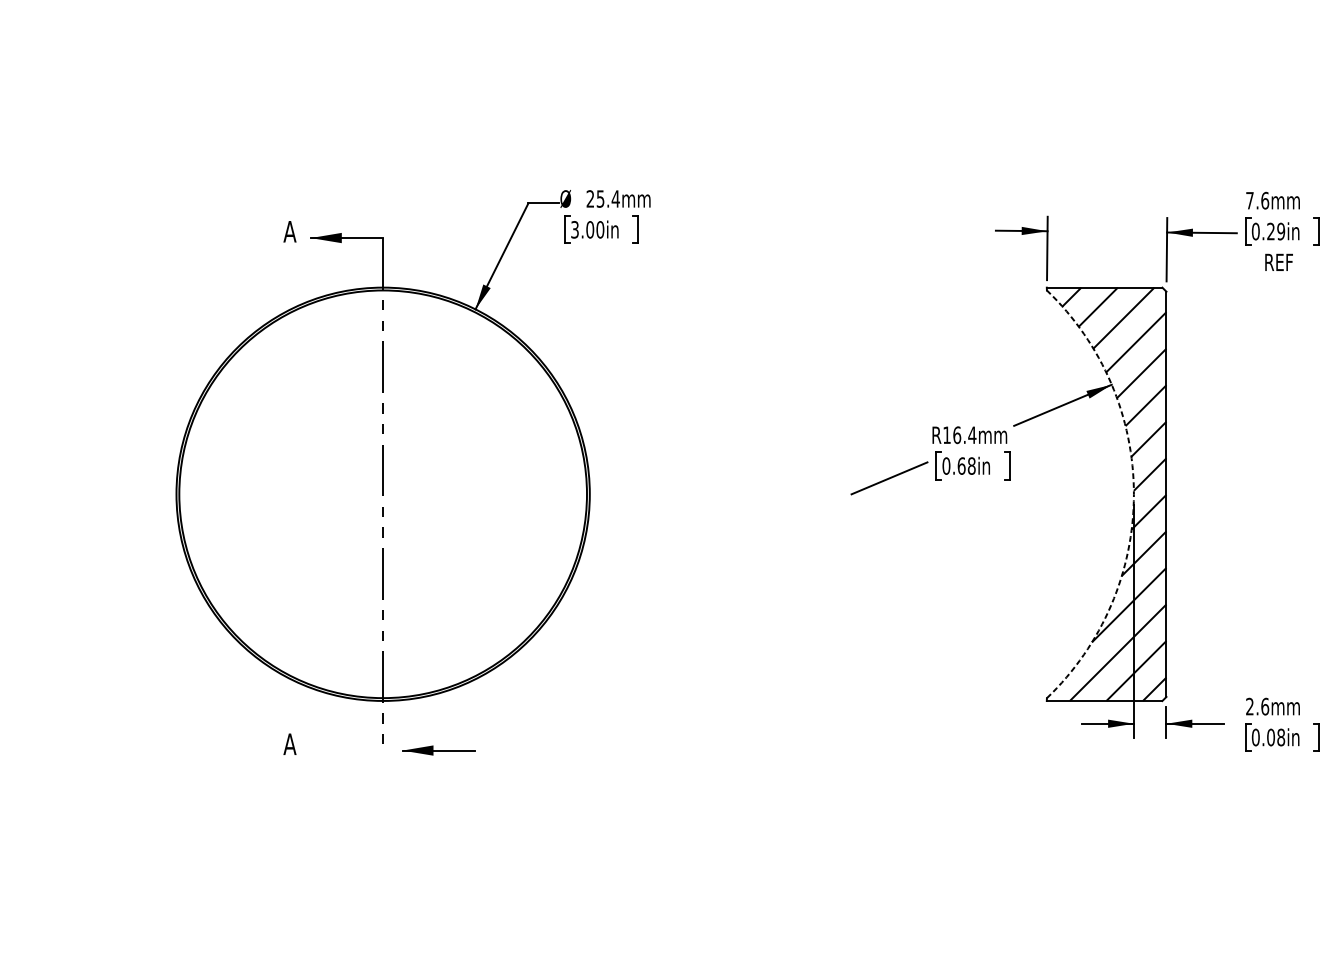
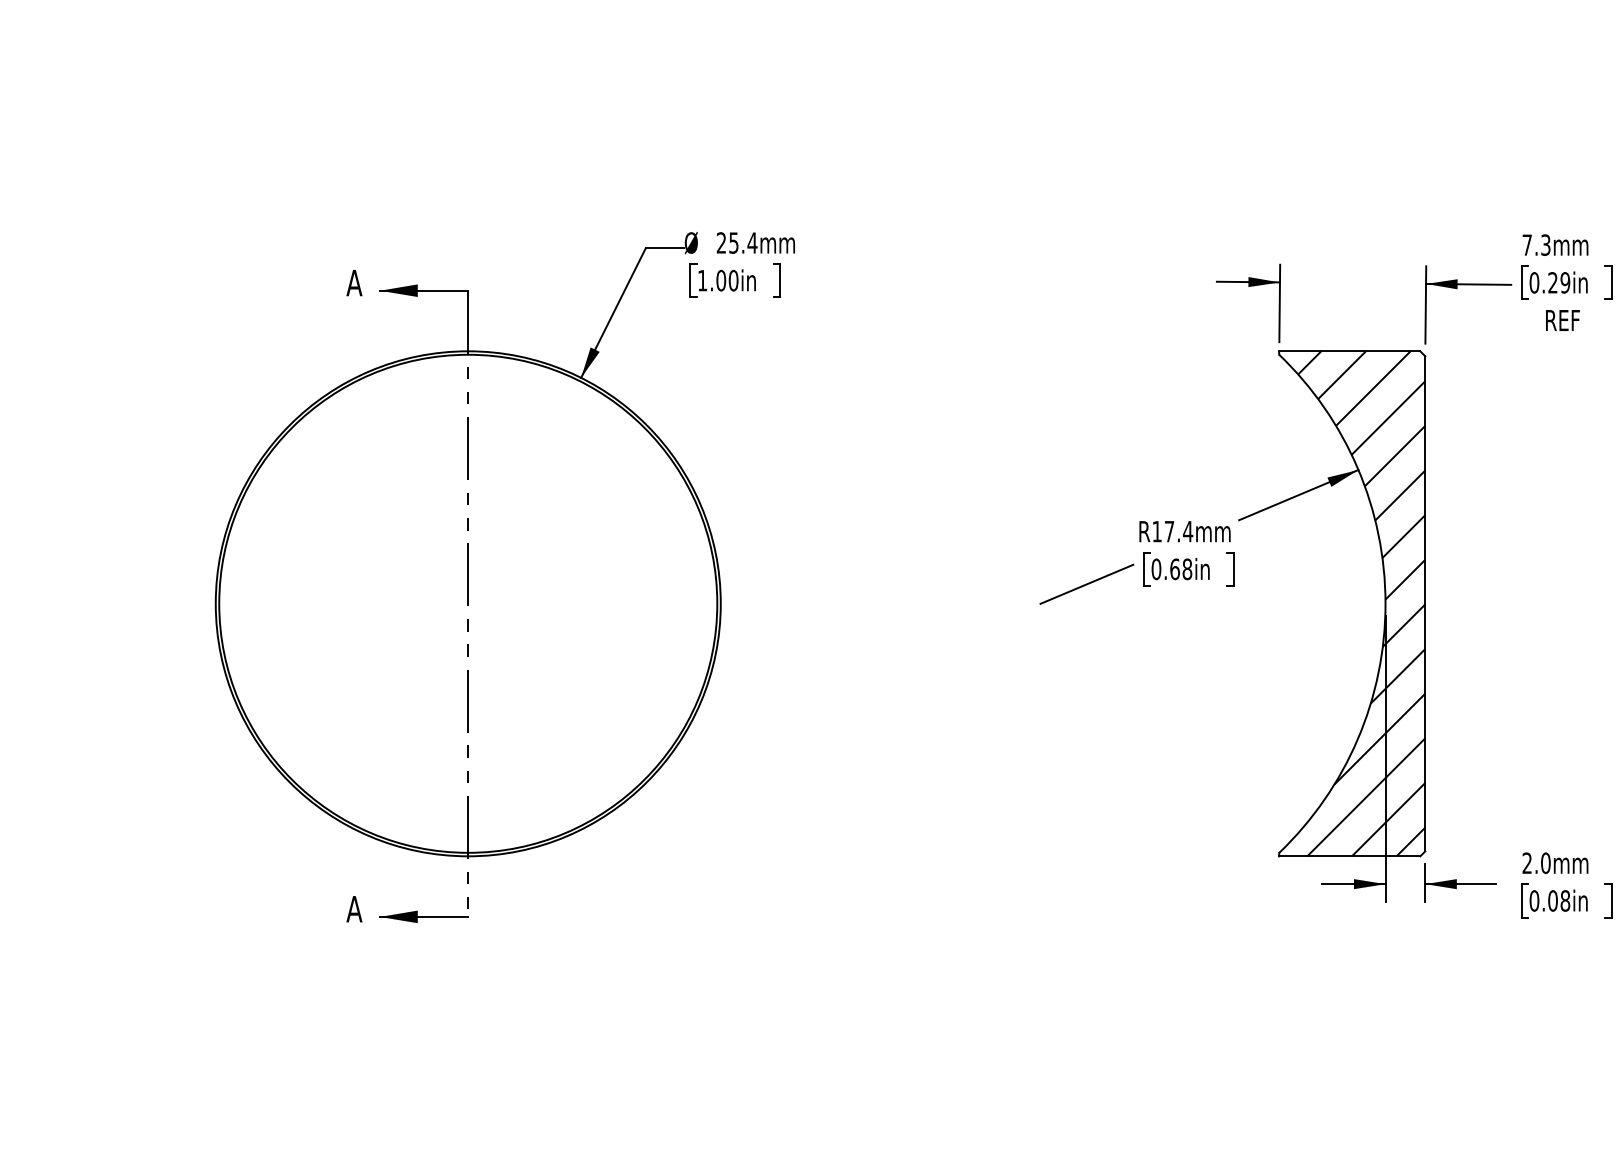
text: (1264, 200) -> (1545, 244), 7.6mm -> 7.3mm
text: (574, 229) -> (702, 280), 3.00in -> 1.00in
text: (957, 435) -> (1169, 531), R16.4mm -> R17.4mm
arc: (1133, 494) -> (1385, 603), dashed -> solid
text: (1264, 706) -> (1545, 862), 2.6mm -> 2.0mm
part: (438, 750) -> (423, 916), moved

